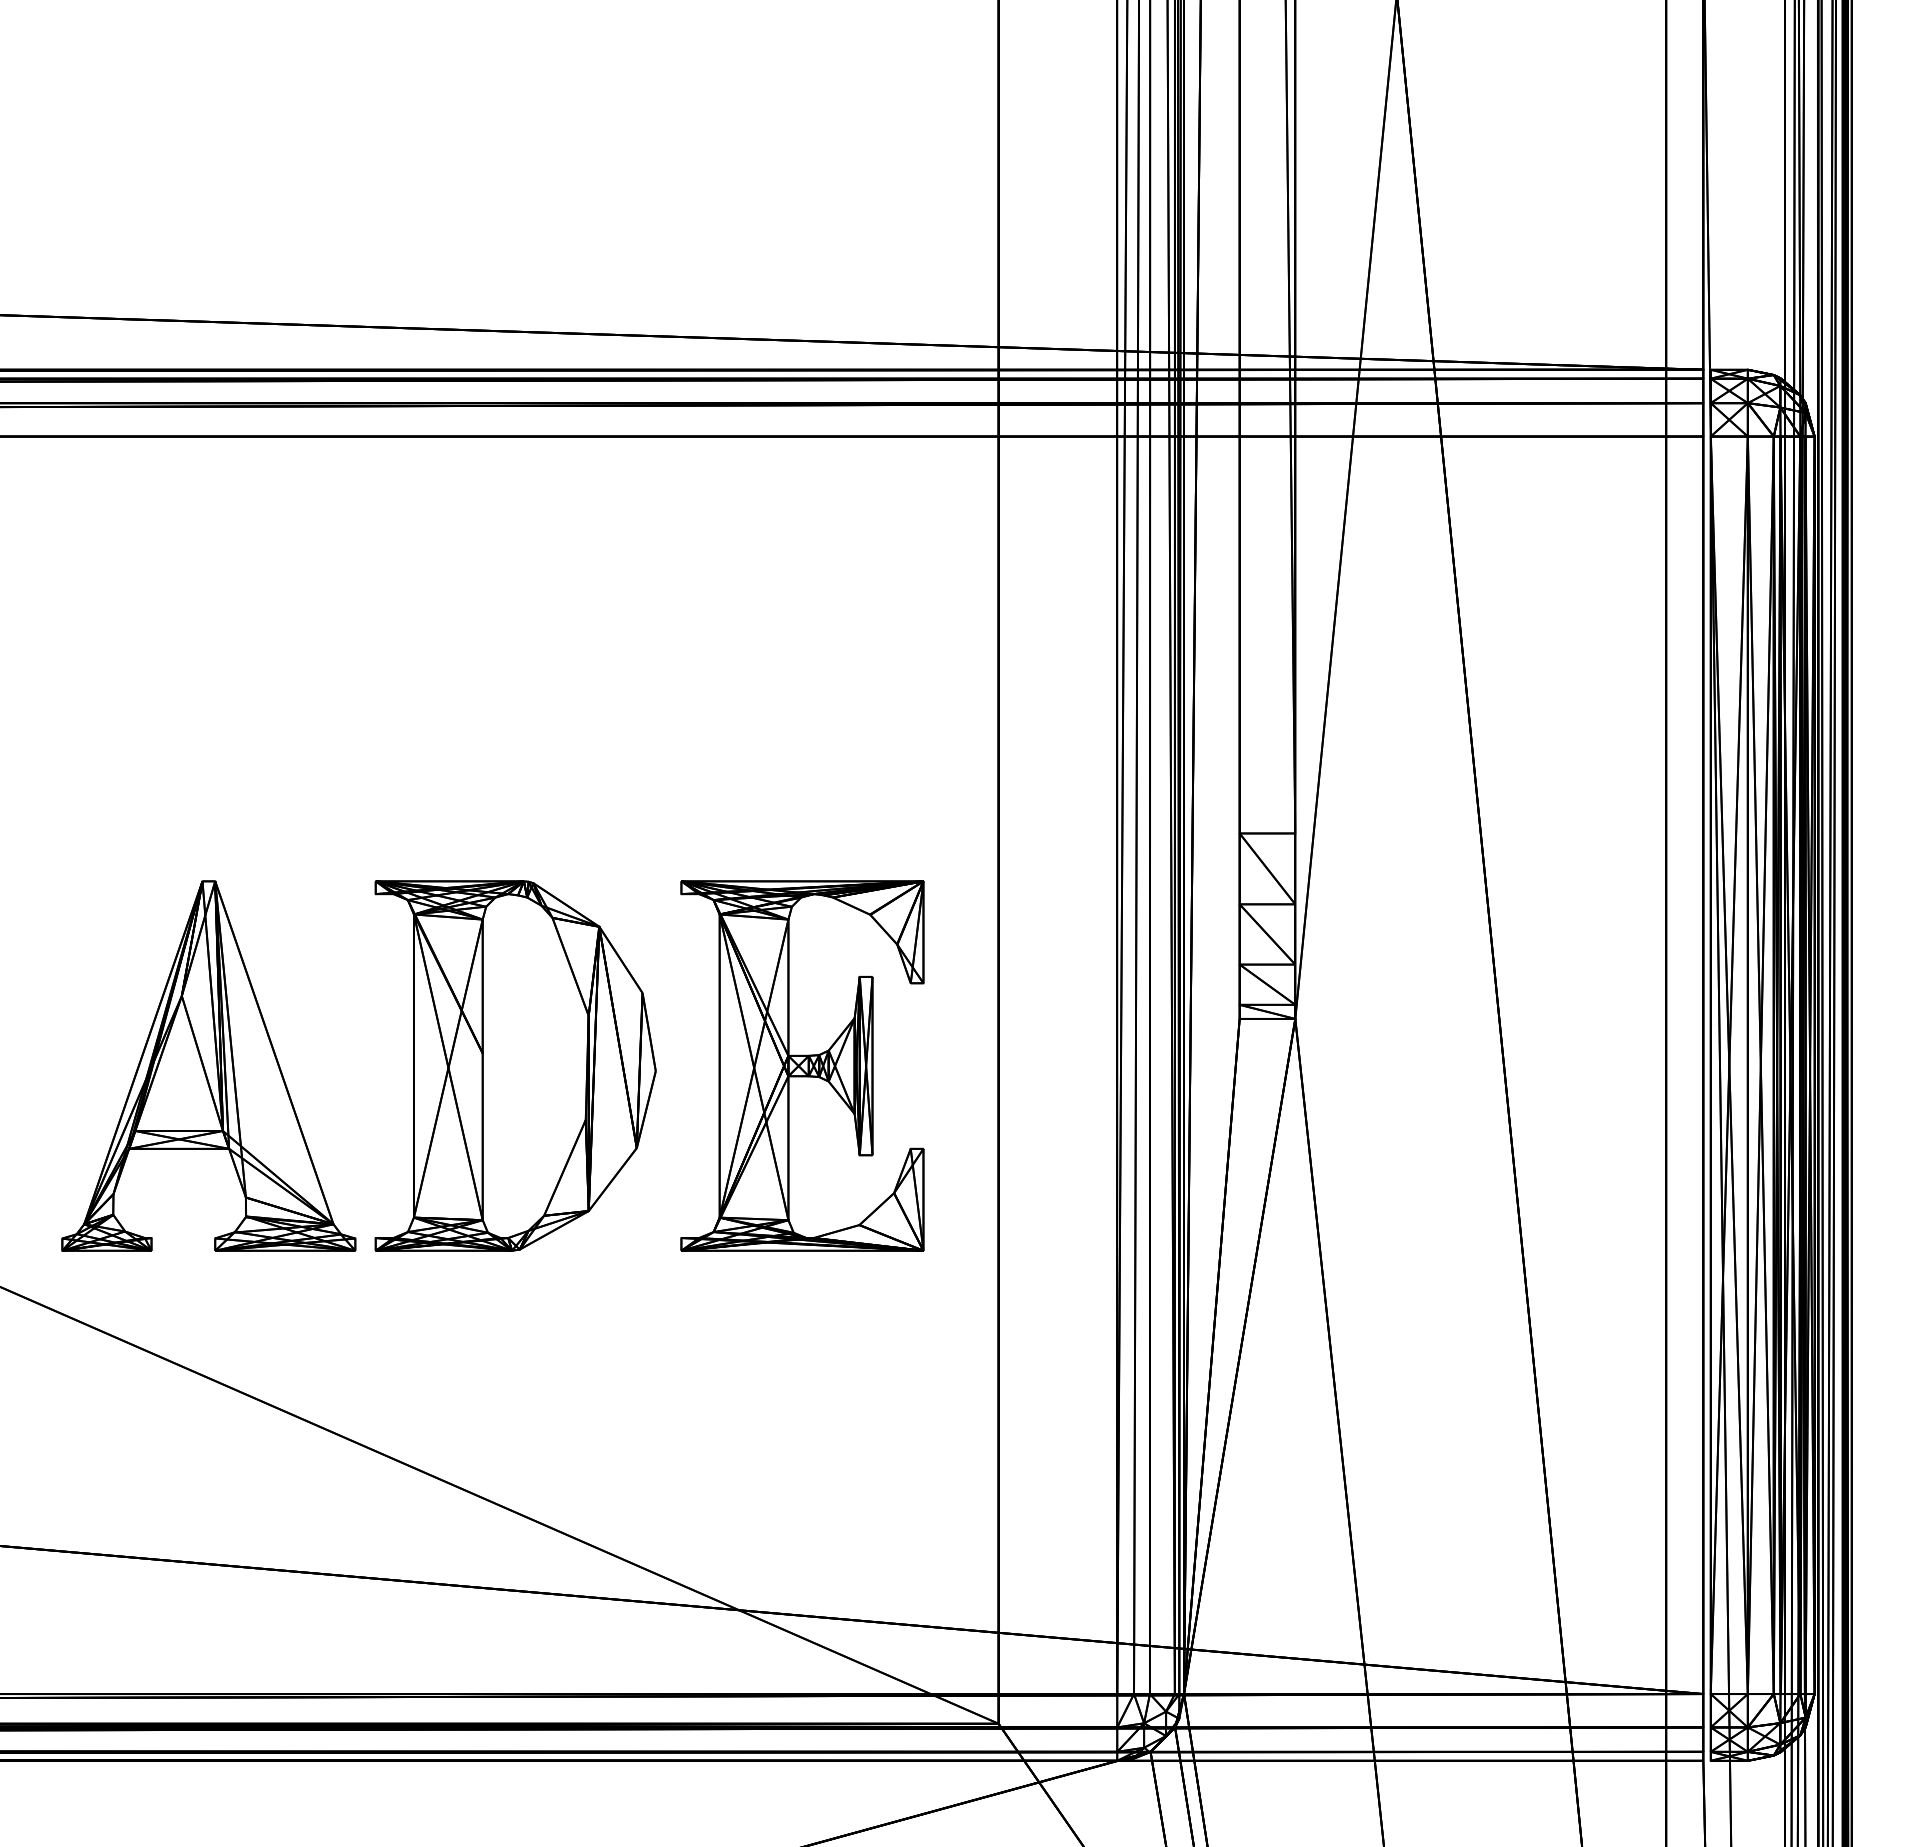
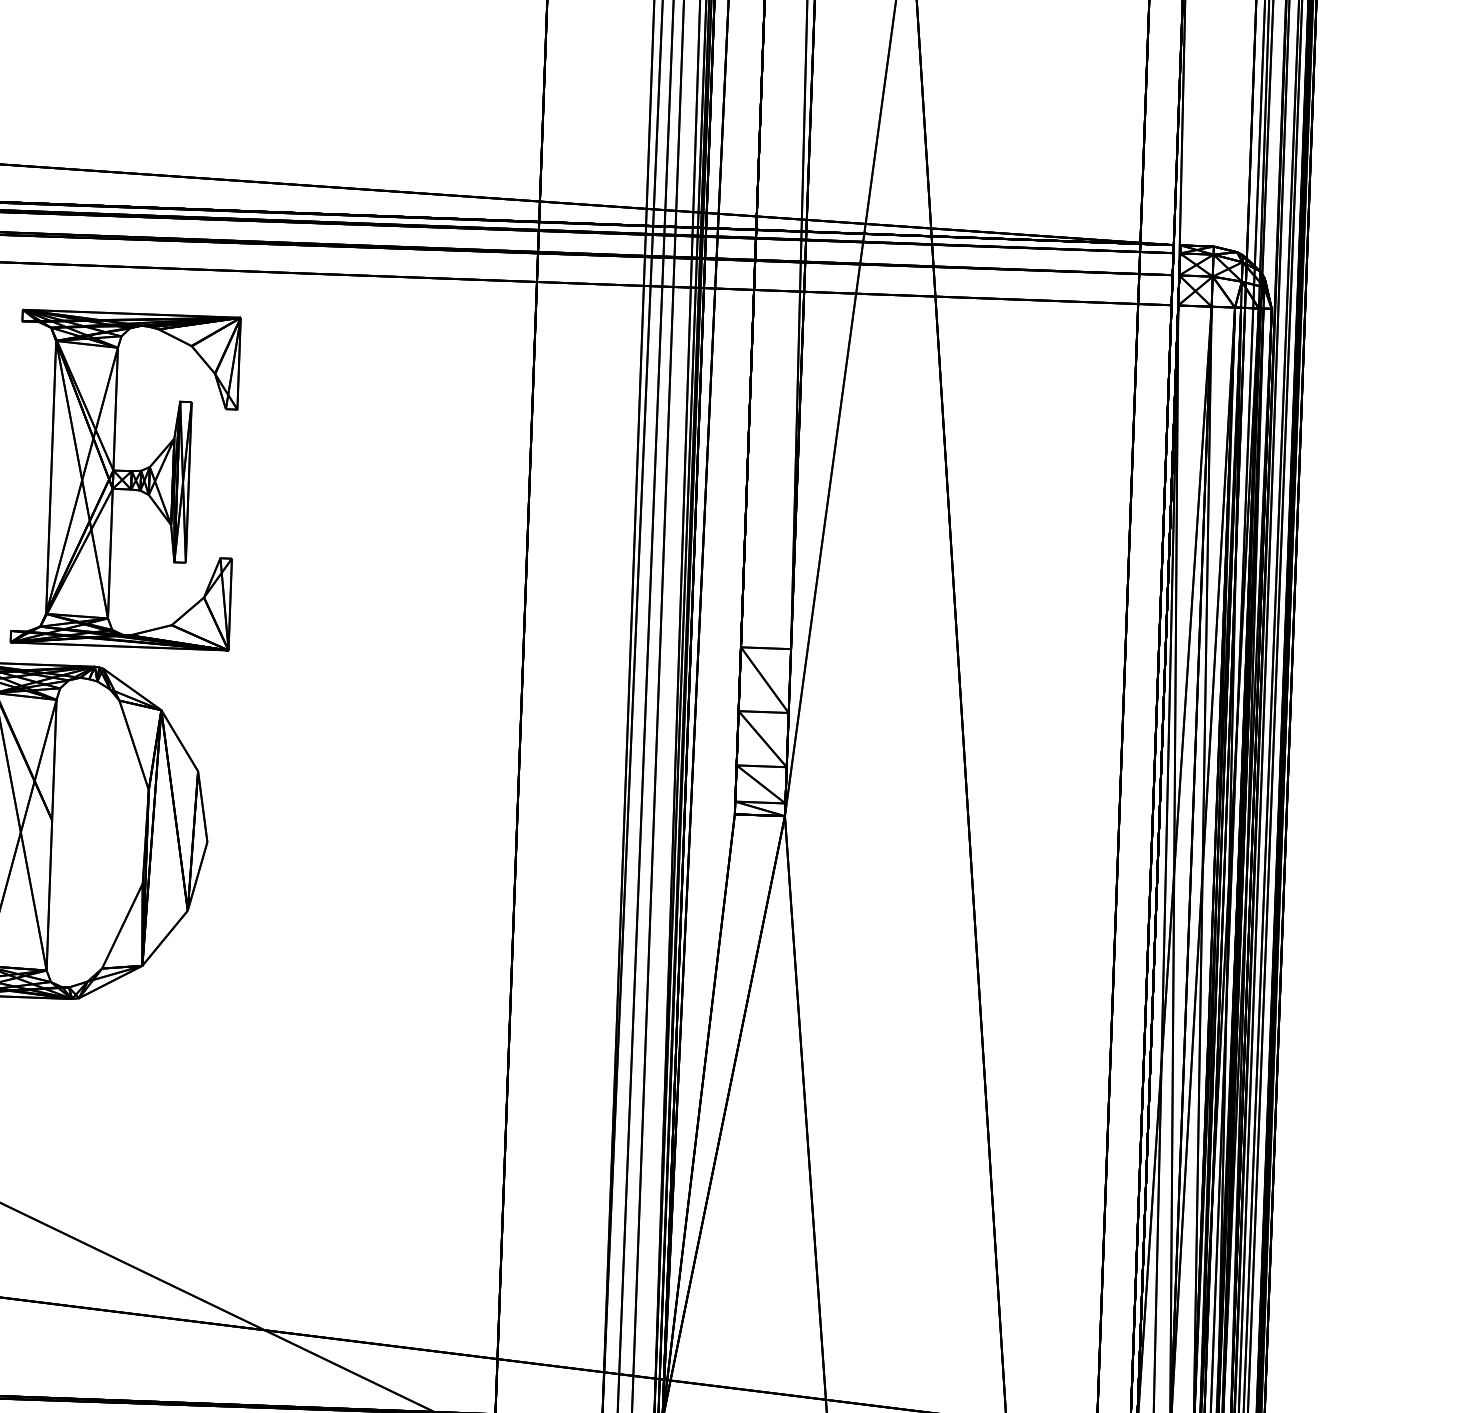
part: (802, 1065) -> (125, 479), moved

